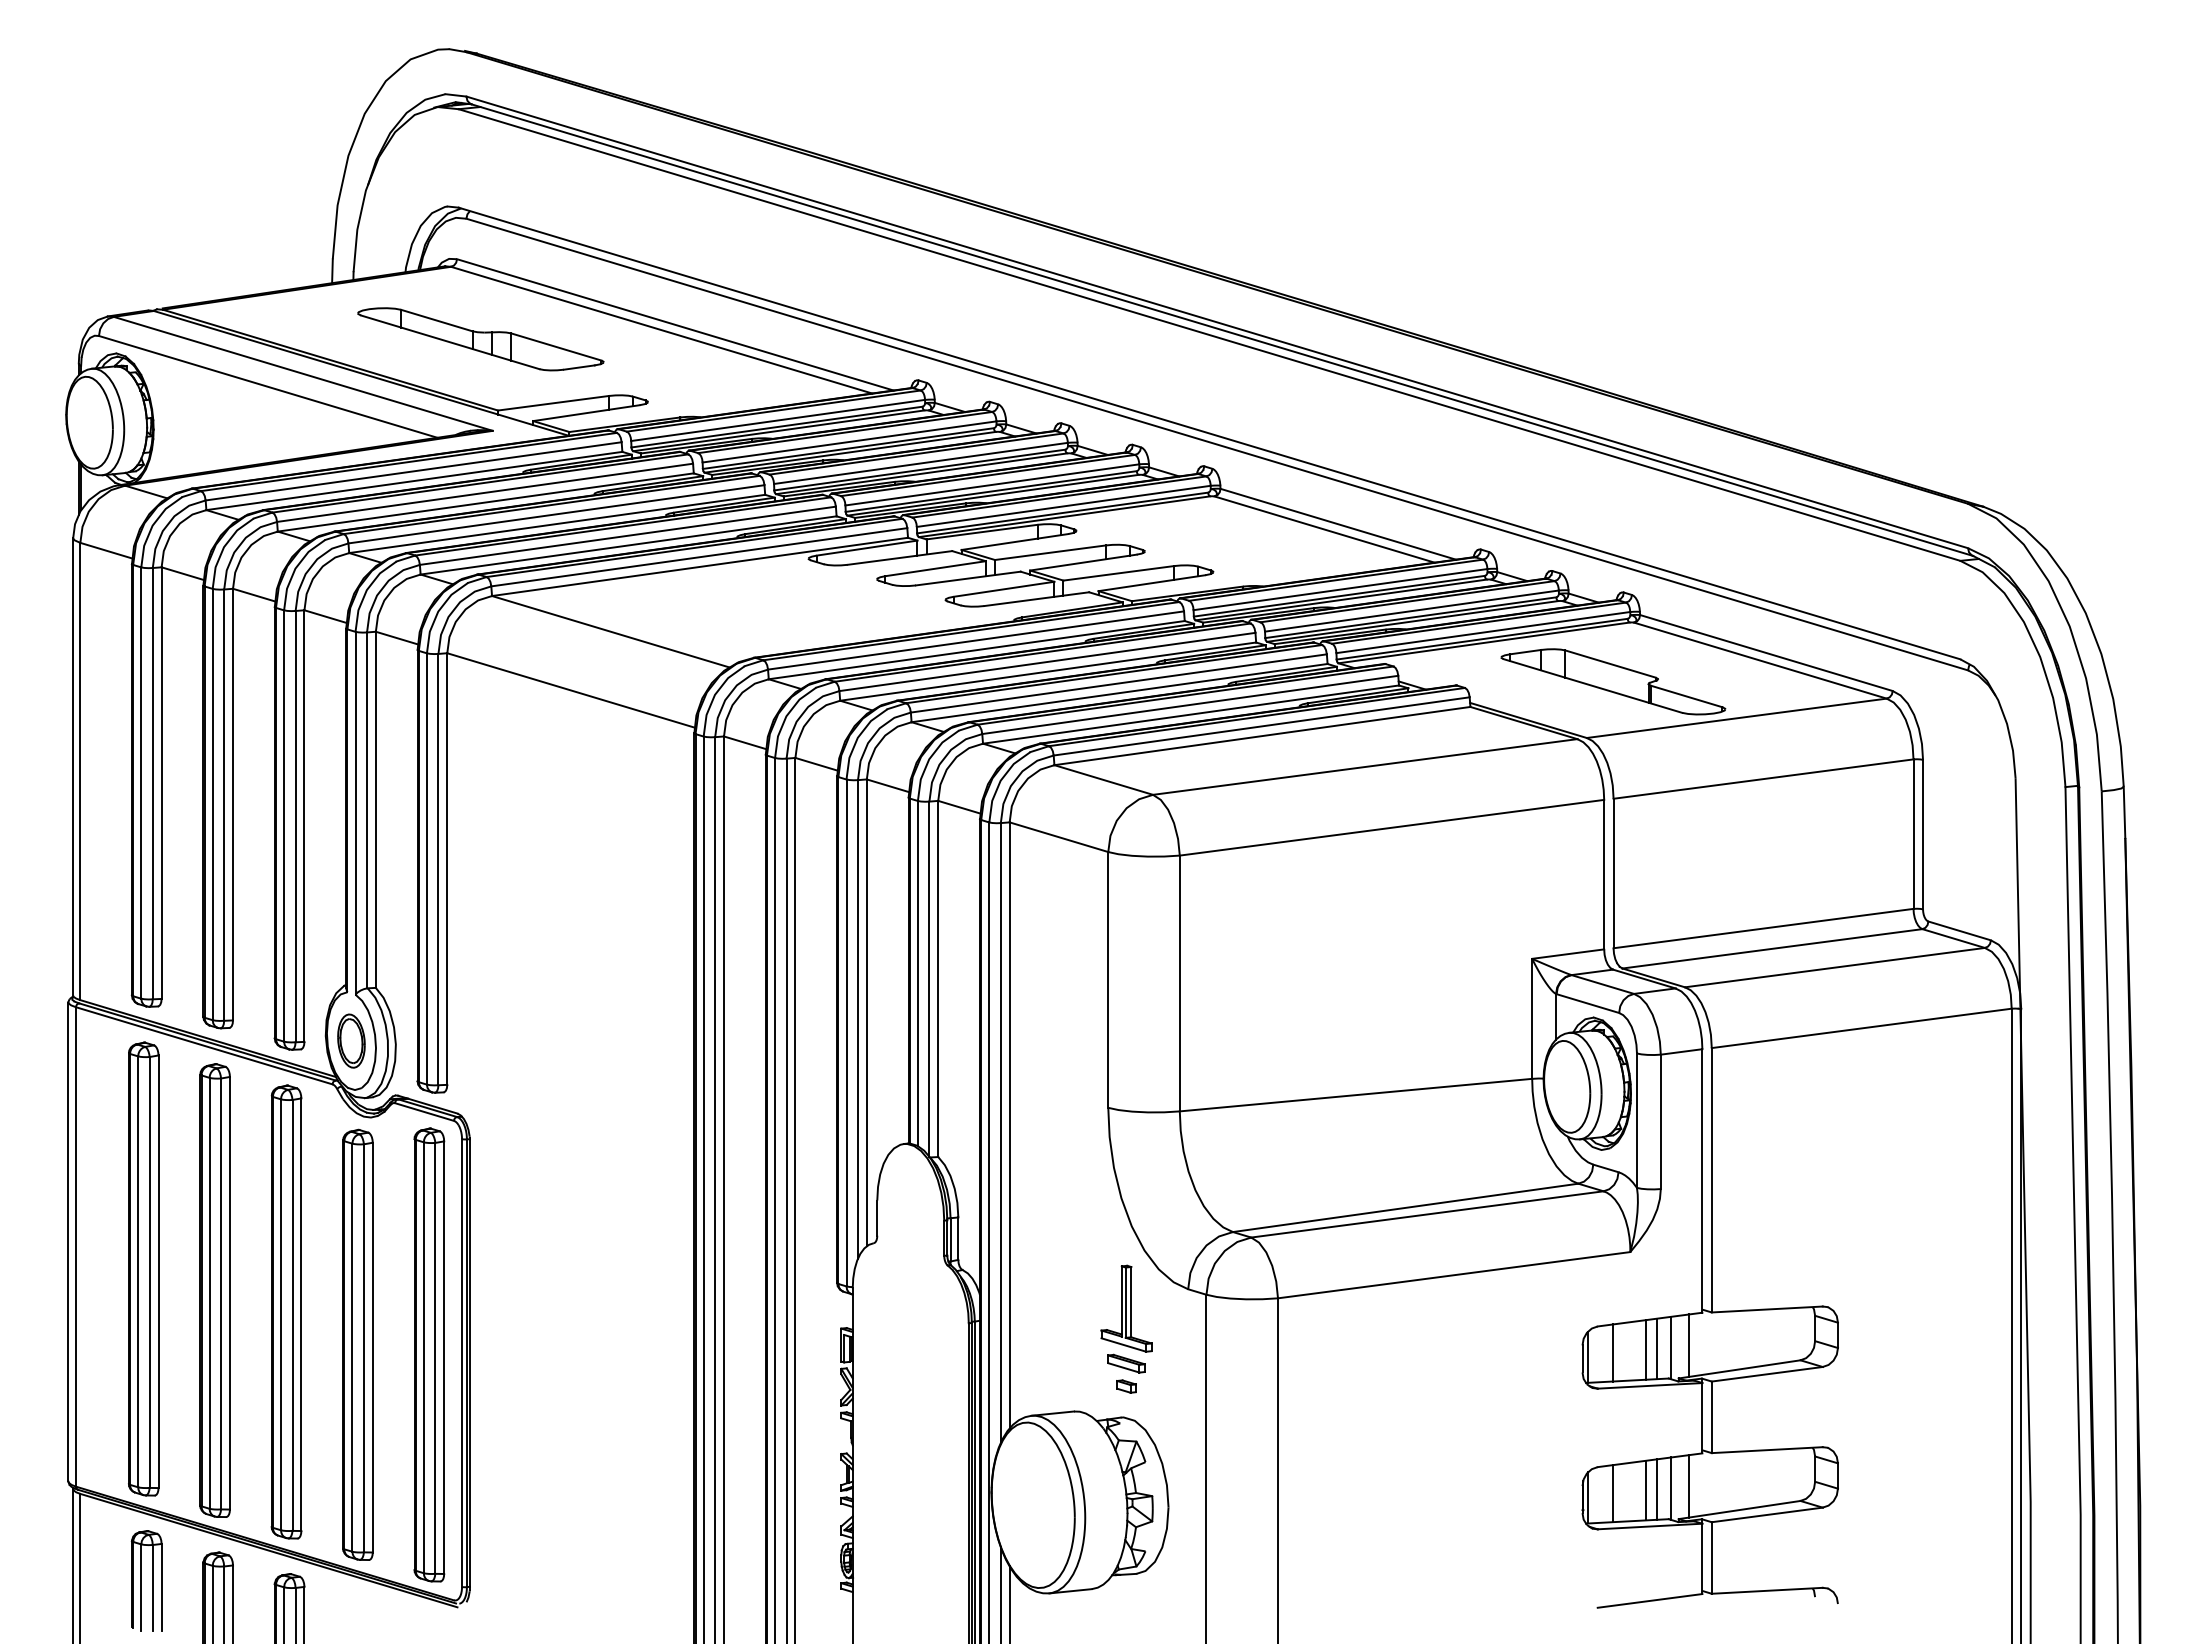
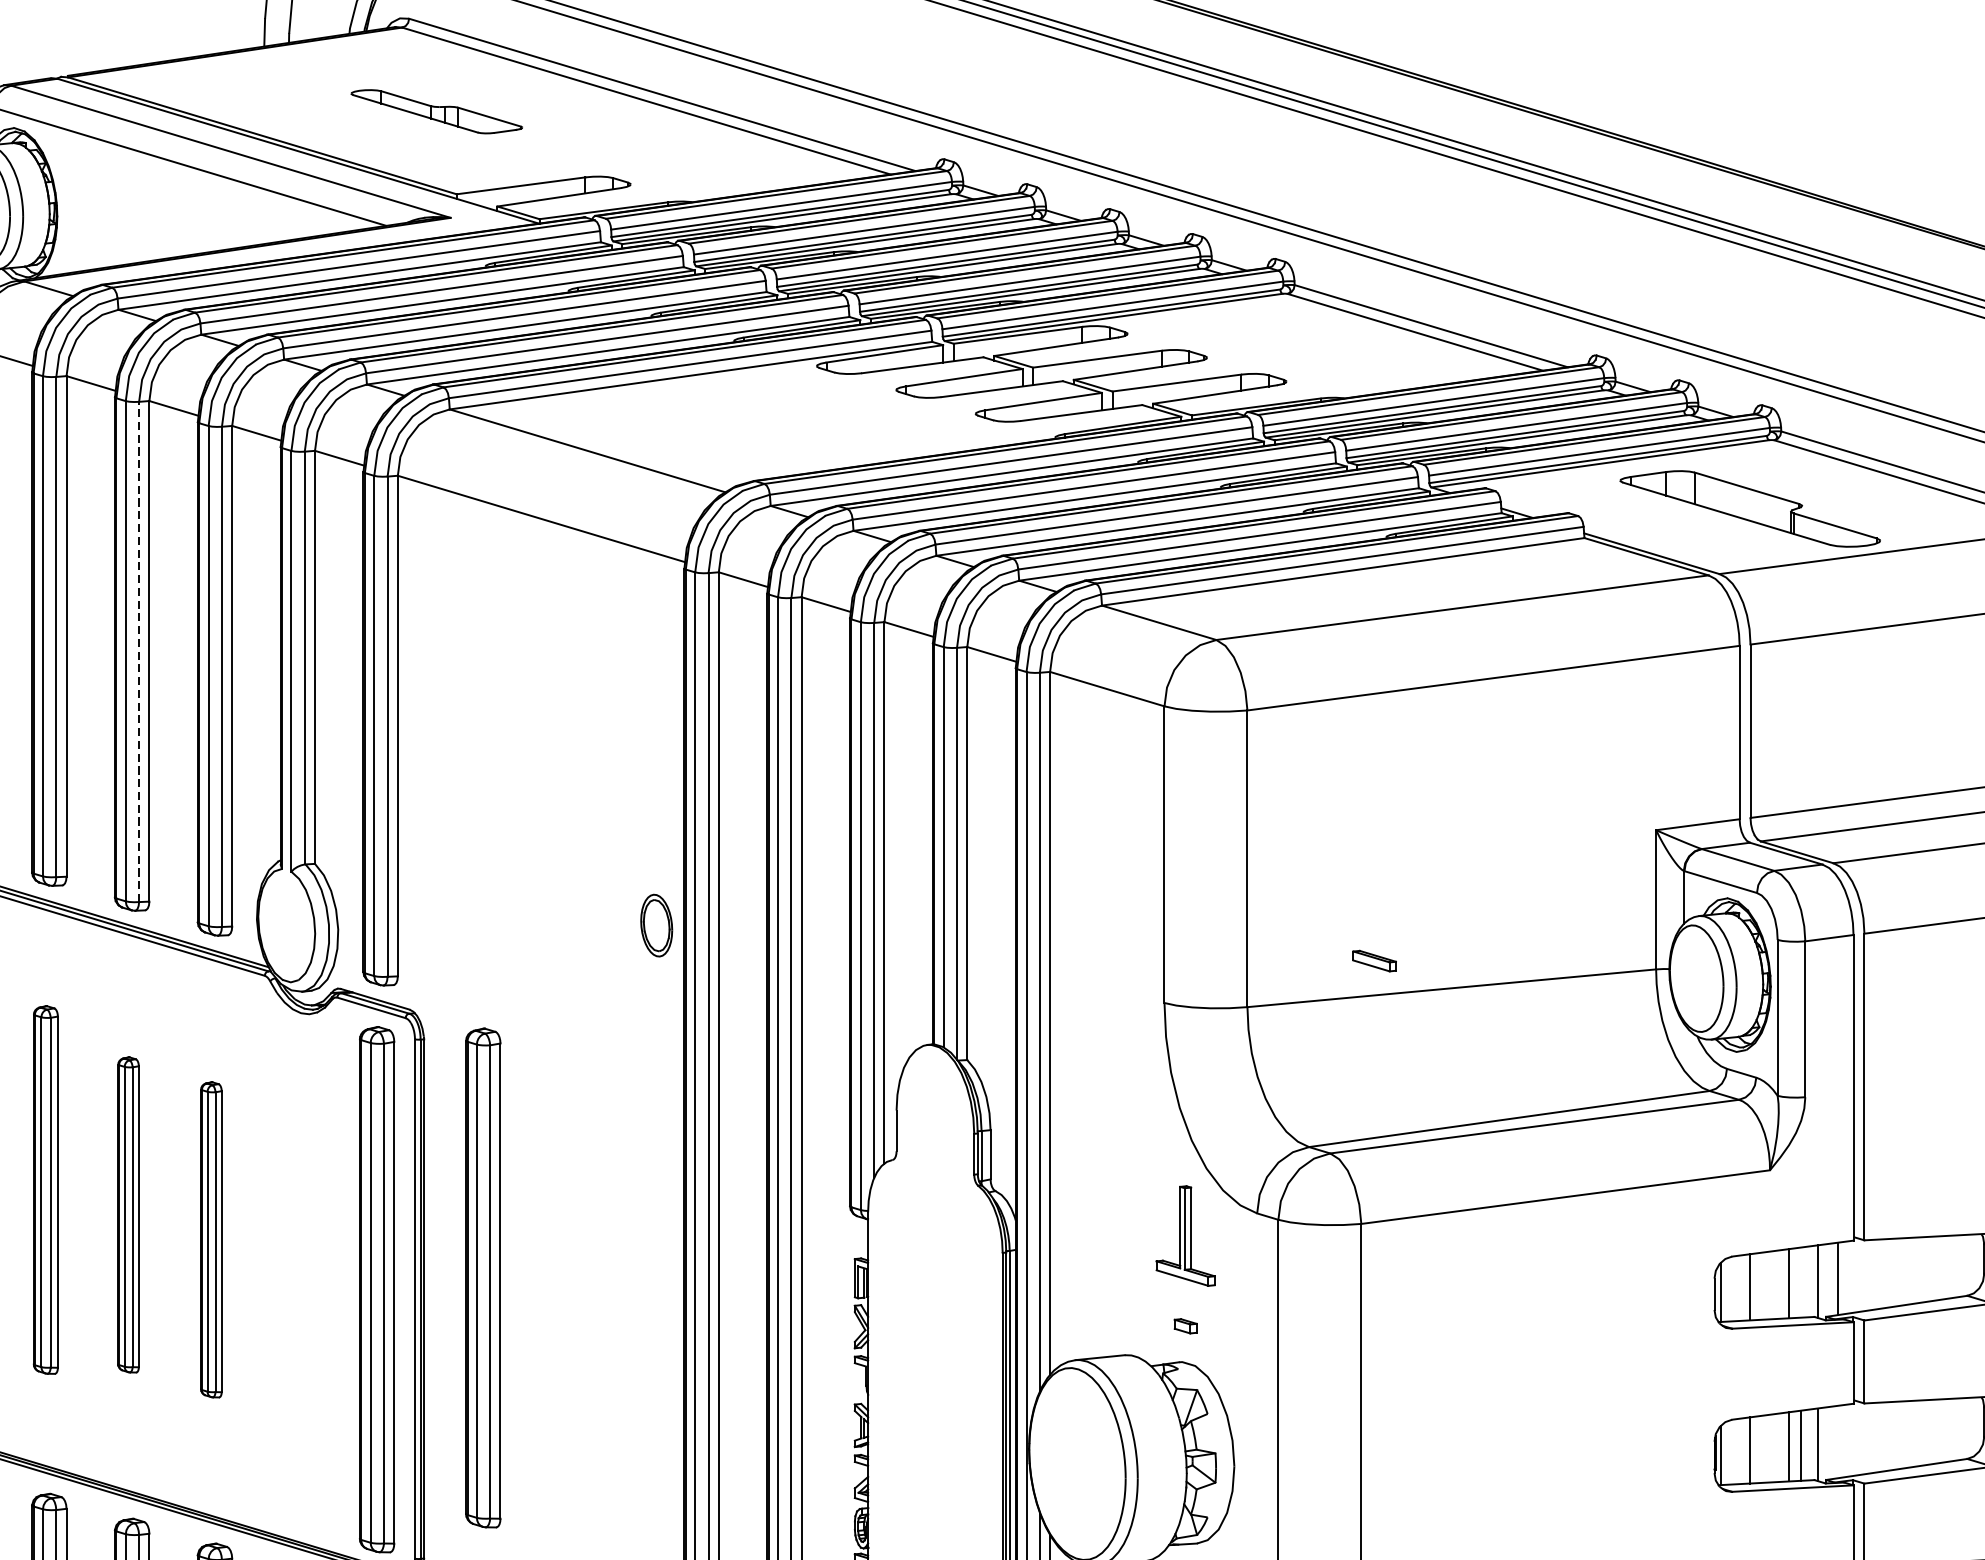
part: (480, 339) -> (436, 111), size x0.6
line: (224, 805) -> (139, 652), solid -> dashed
part: (351, 1040) -> (656, 924), moved
part: (143, 1268) -> (45, 1189), size x0.7
part: (214, 1290) -> (127, 1214), size x0.6
part: (286, 1311) -> (211, 1239), size x0.6
part: (357, 1344) -> (482, 1277), moved
line: (1657, 1348) -> (1801, 1282), removed
part: (1126, 1363) -> (1374, 960), moved
line: (1689, 1486) -> (1838, 1442), removed

